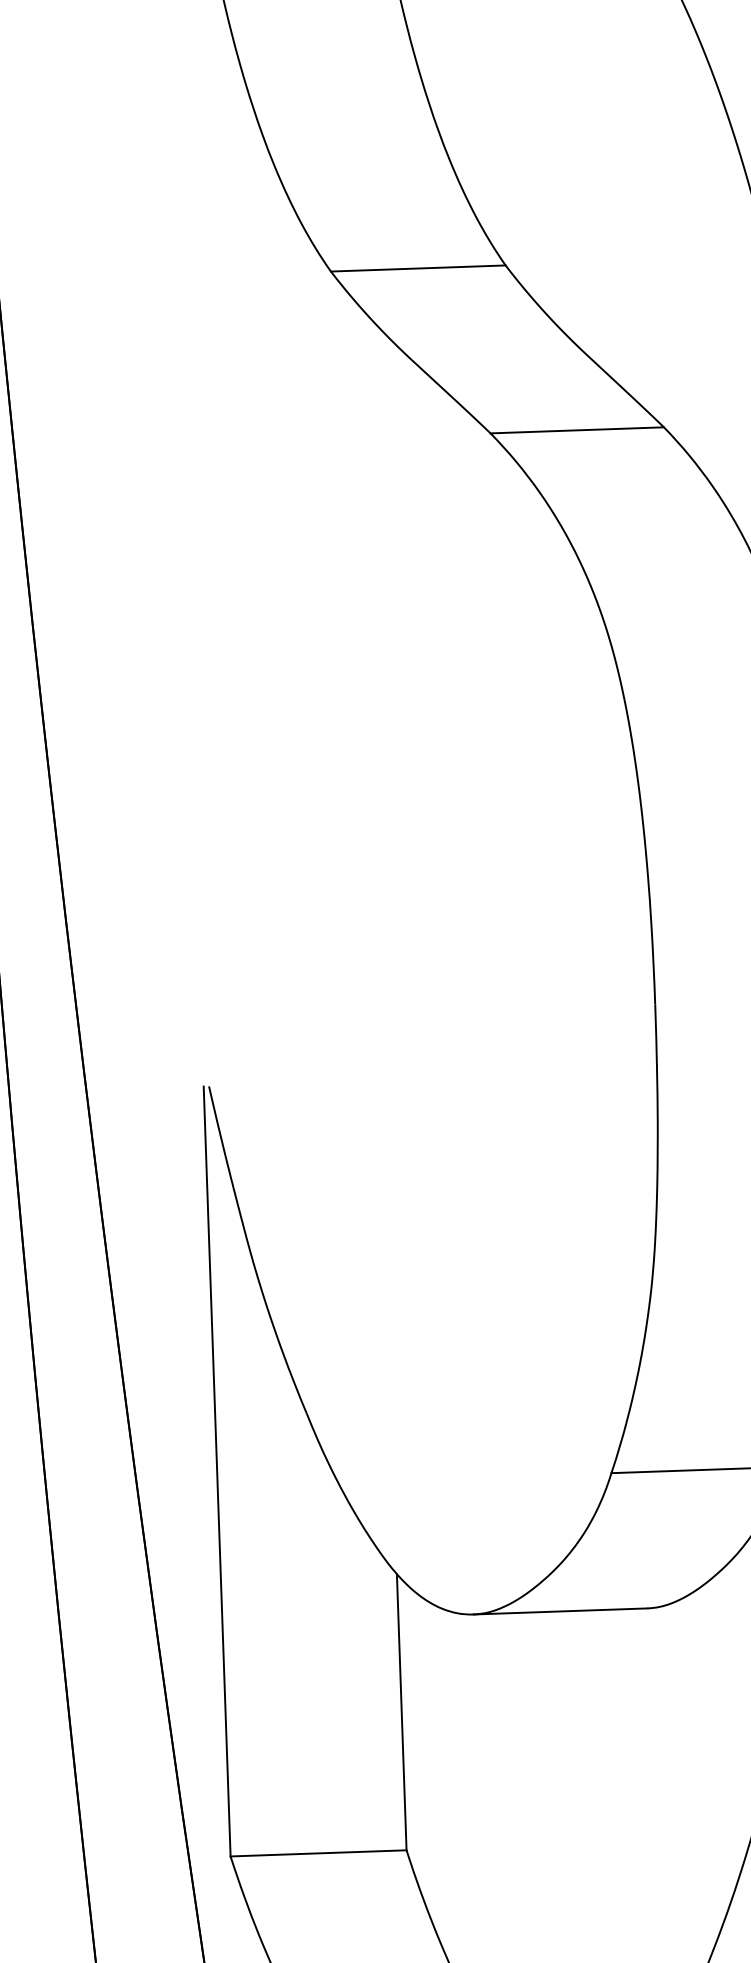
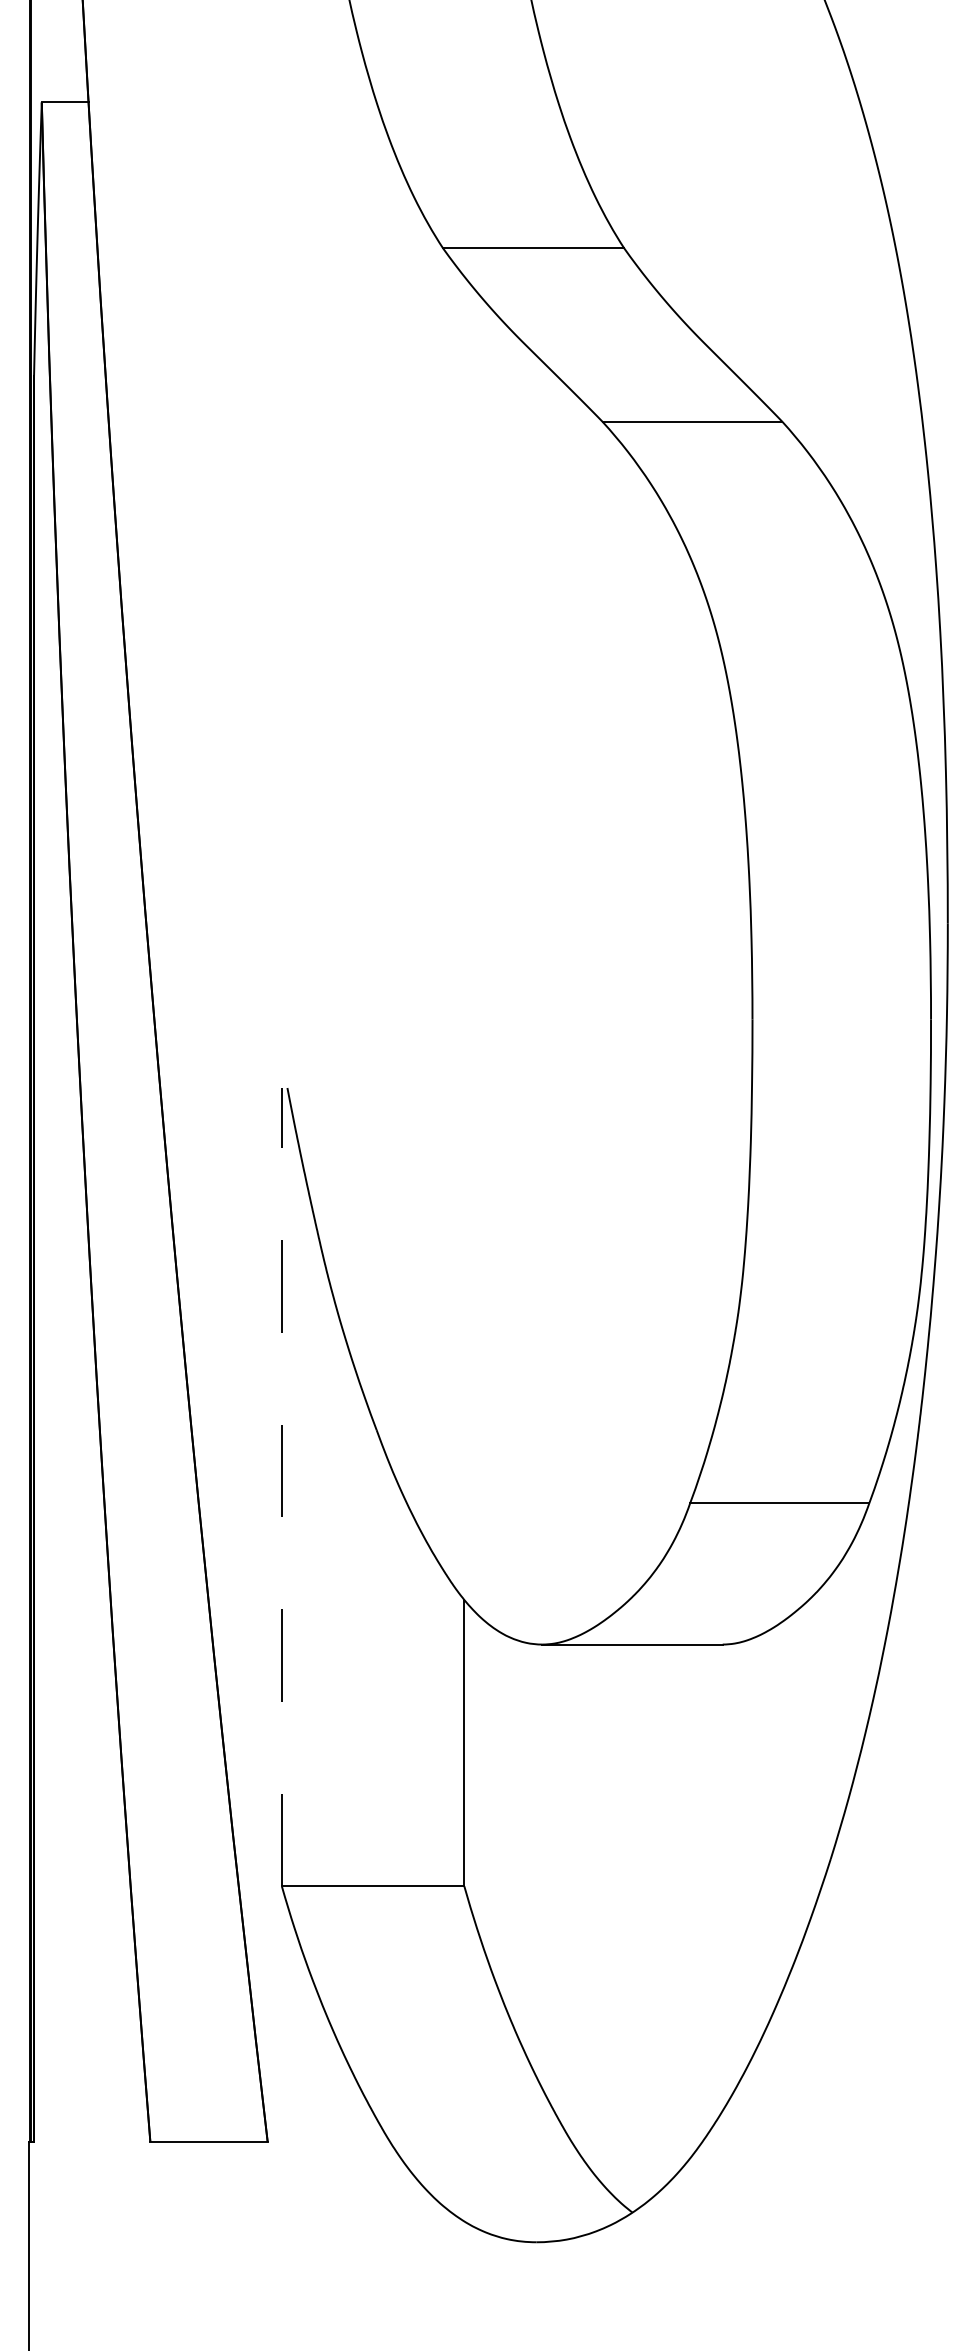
line: (216, 1470) -> (281, 1486), solid -> dashed

